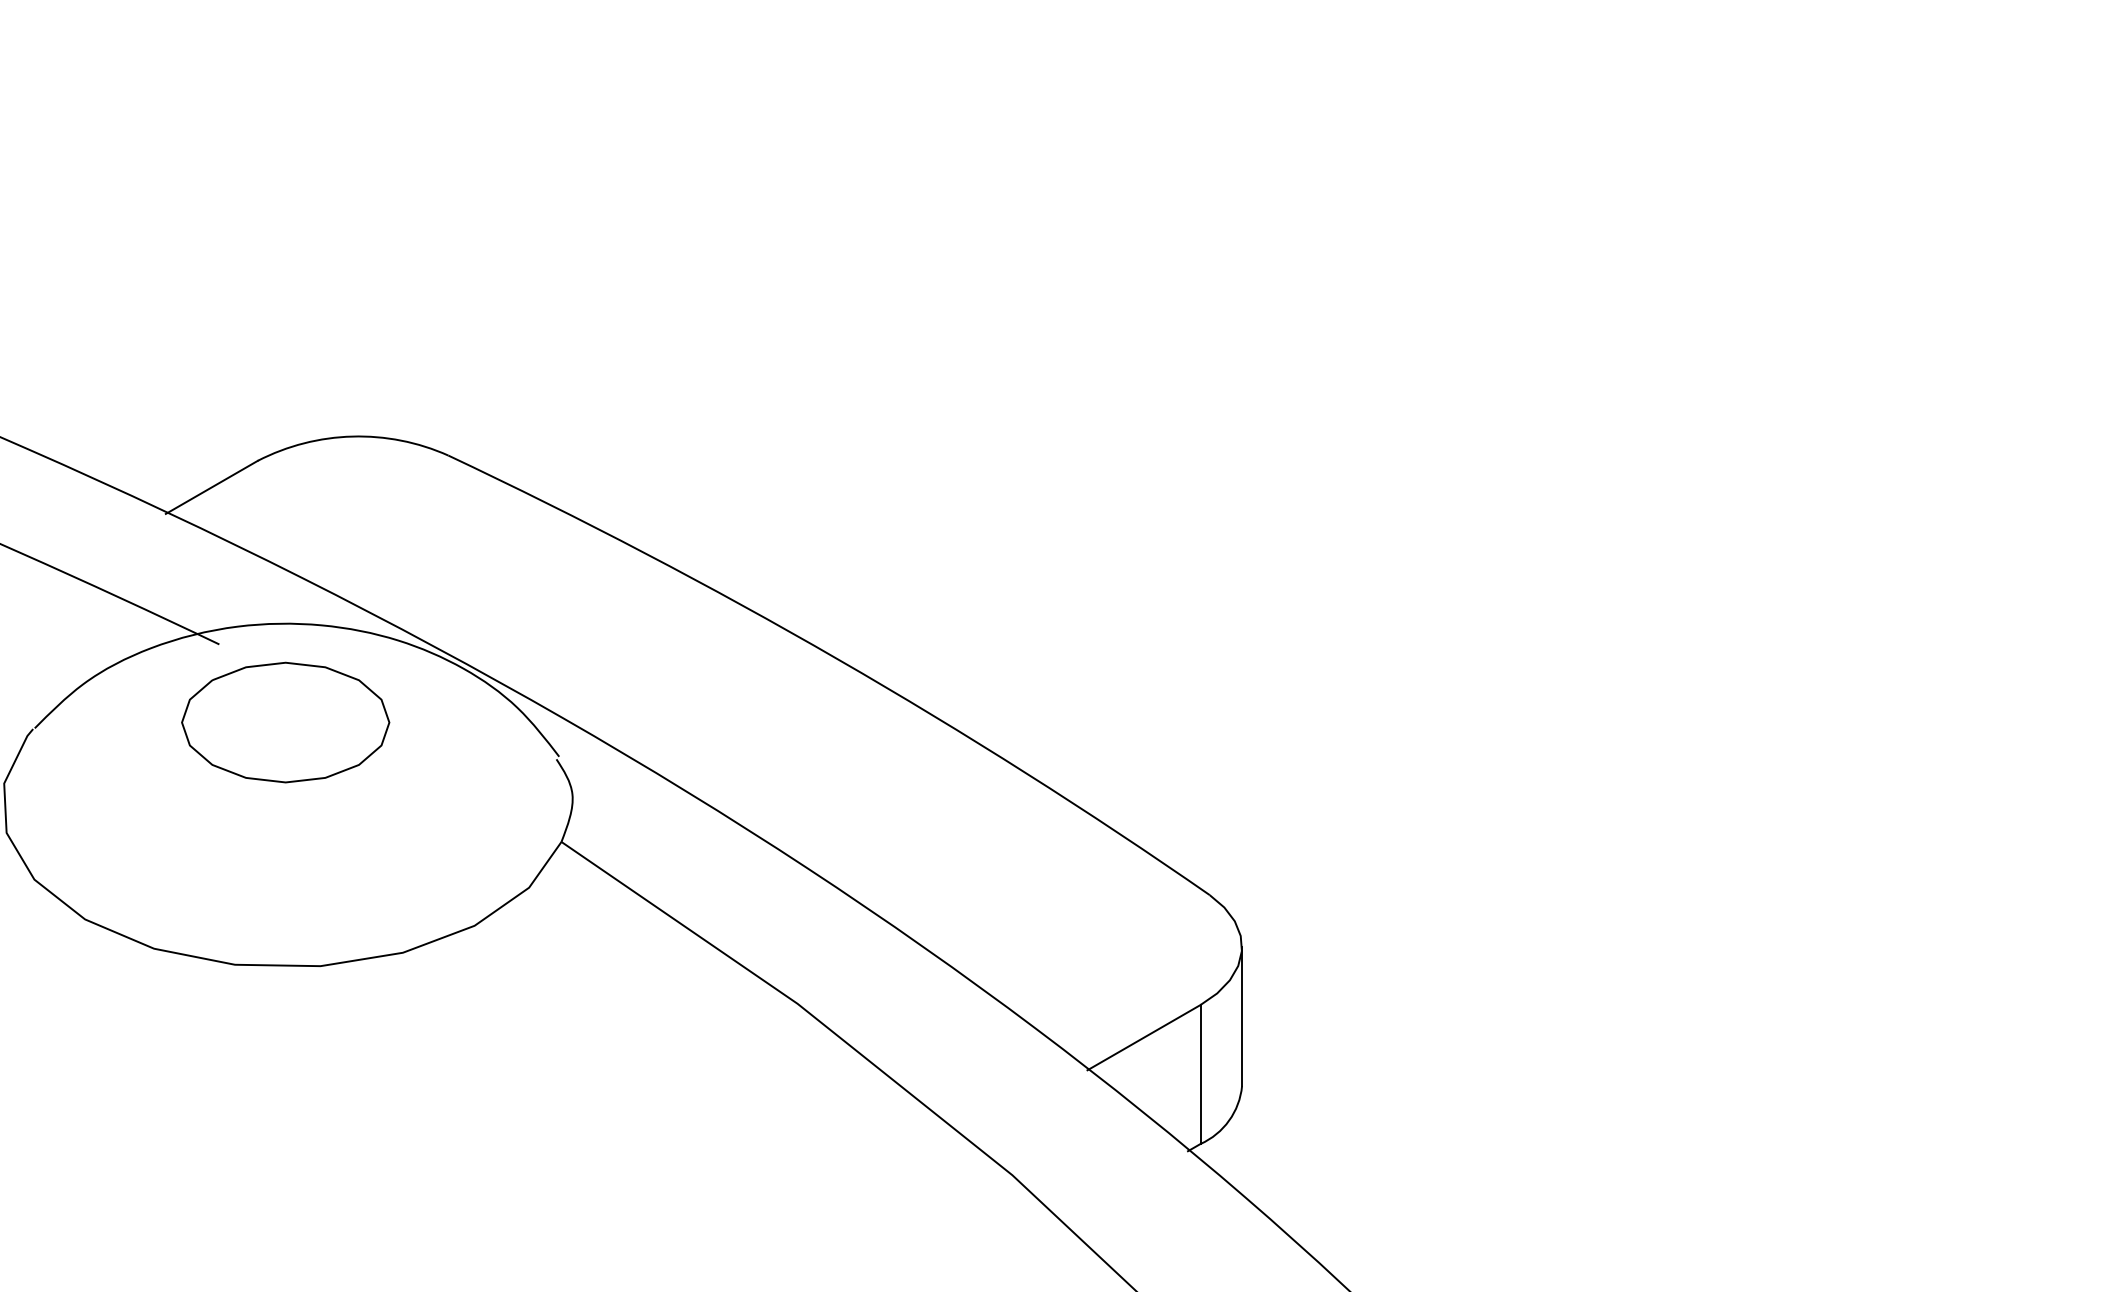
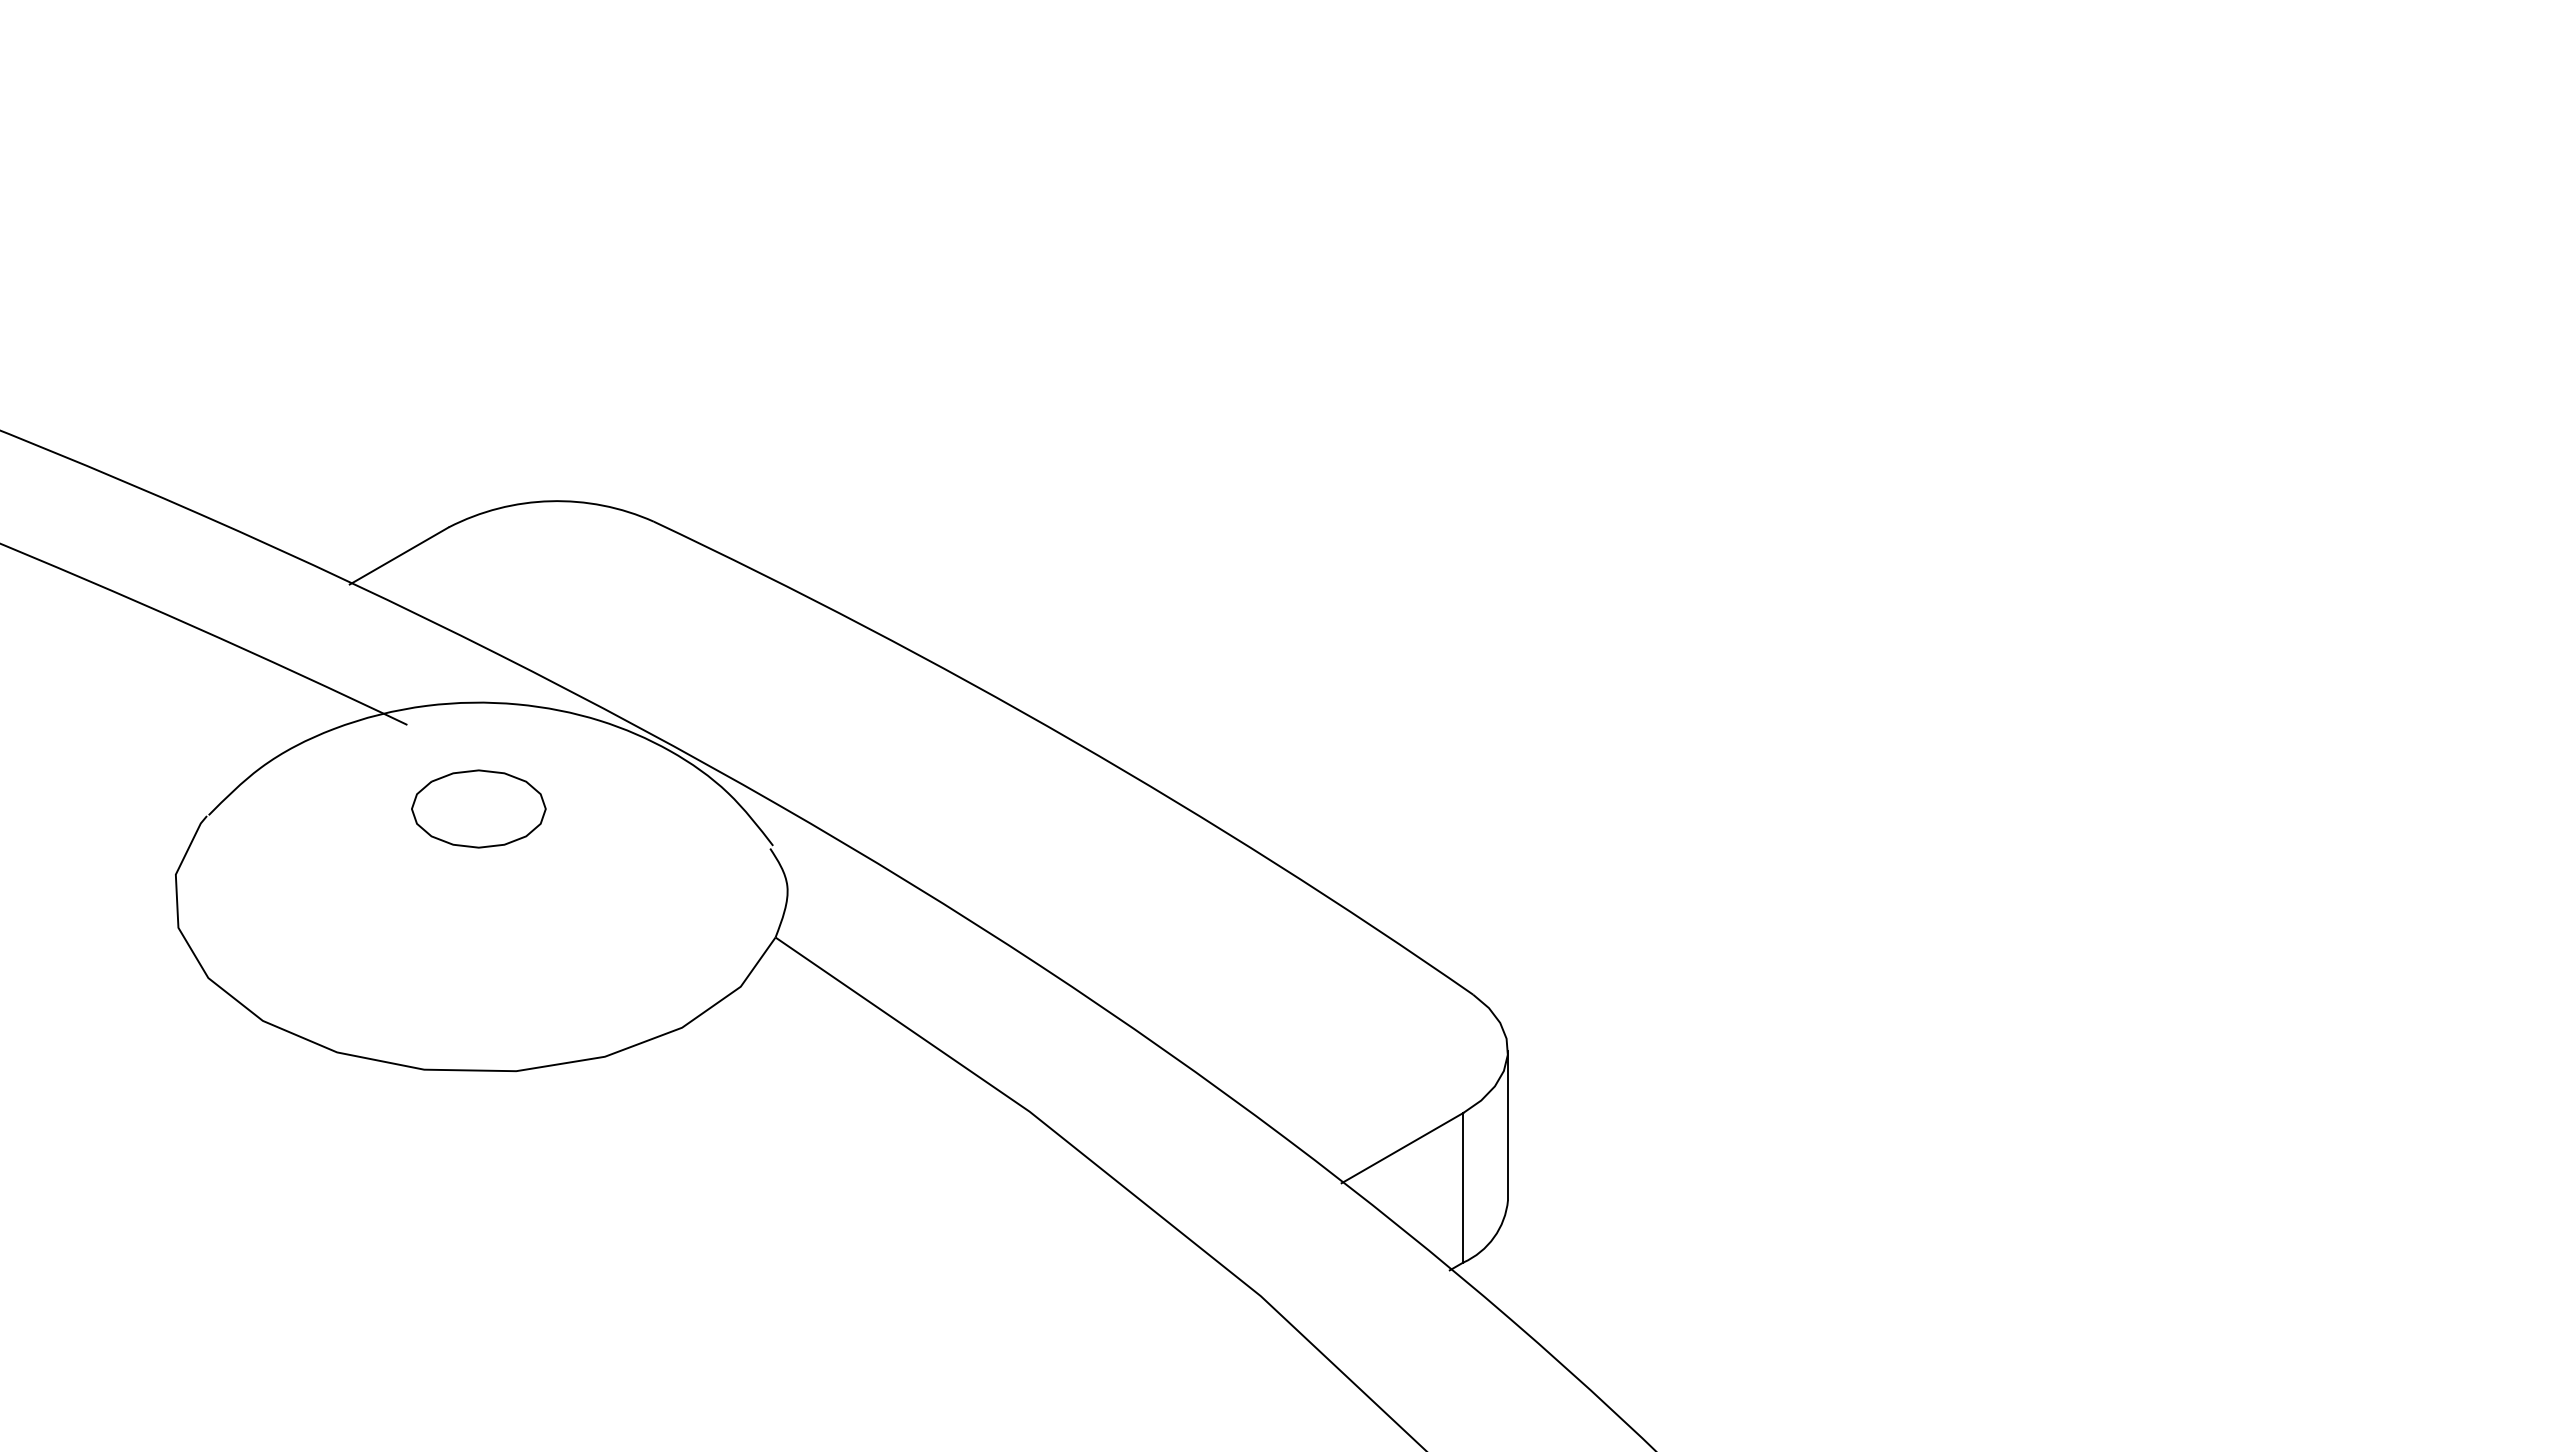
part: (285, 722) -> (478, 808), size x0.6

